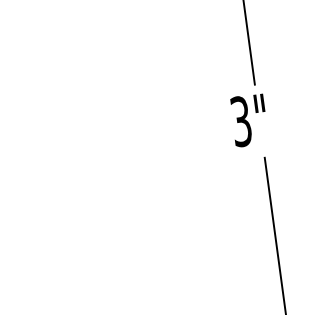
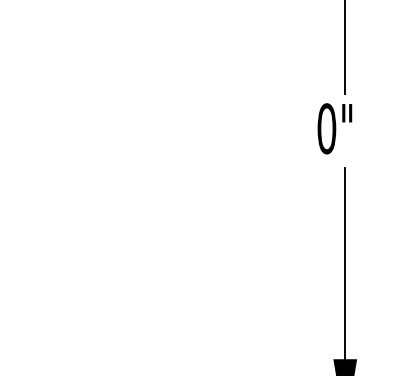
text: (240, 121) -> (326, 128), 3" -> 0"

